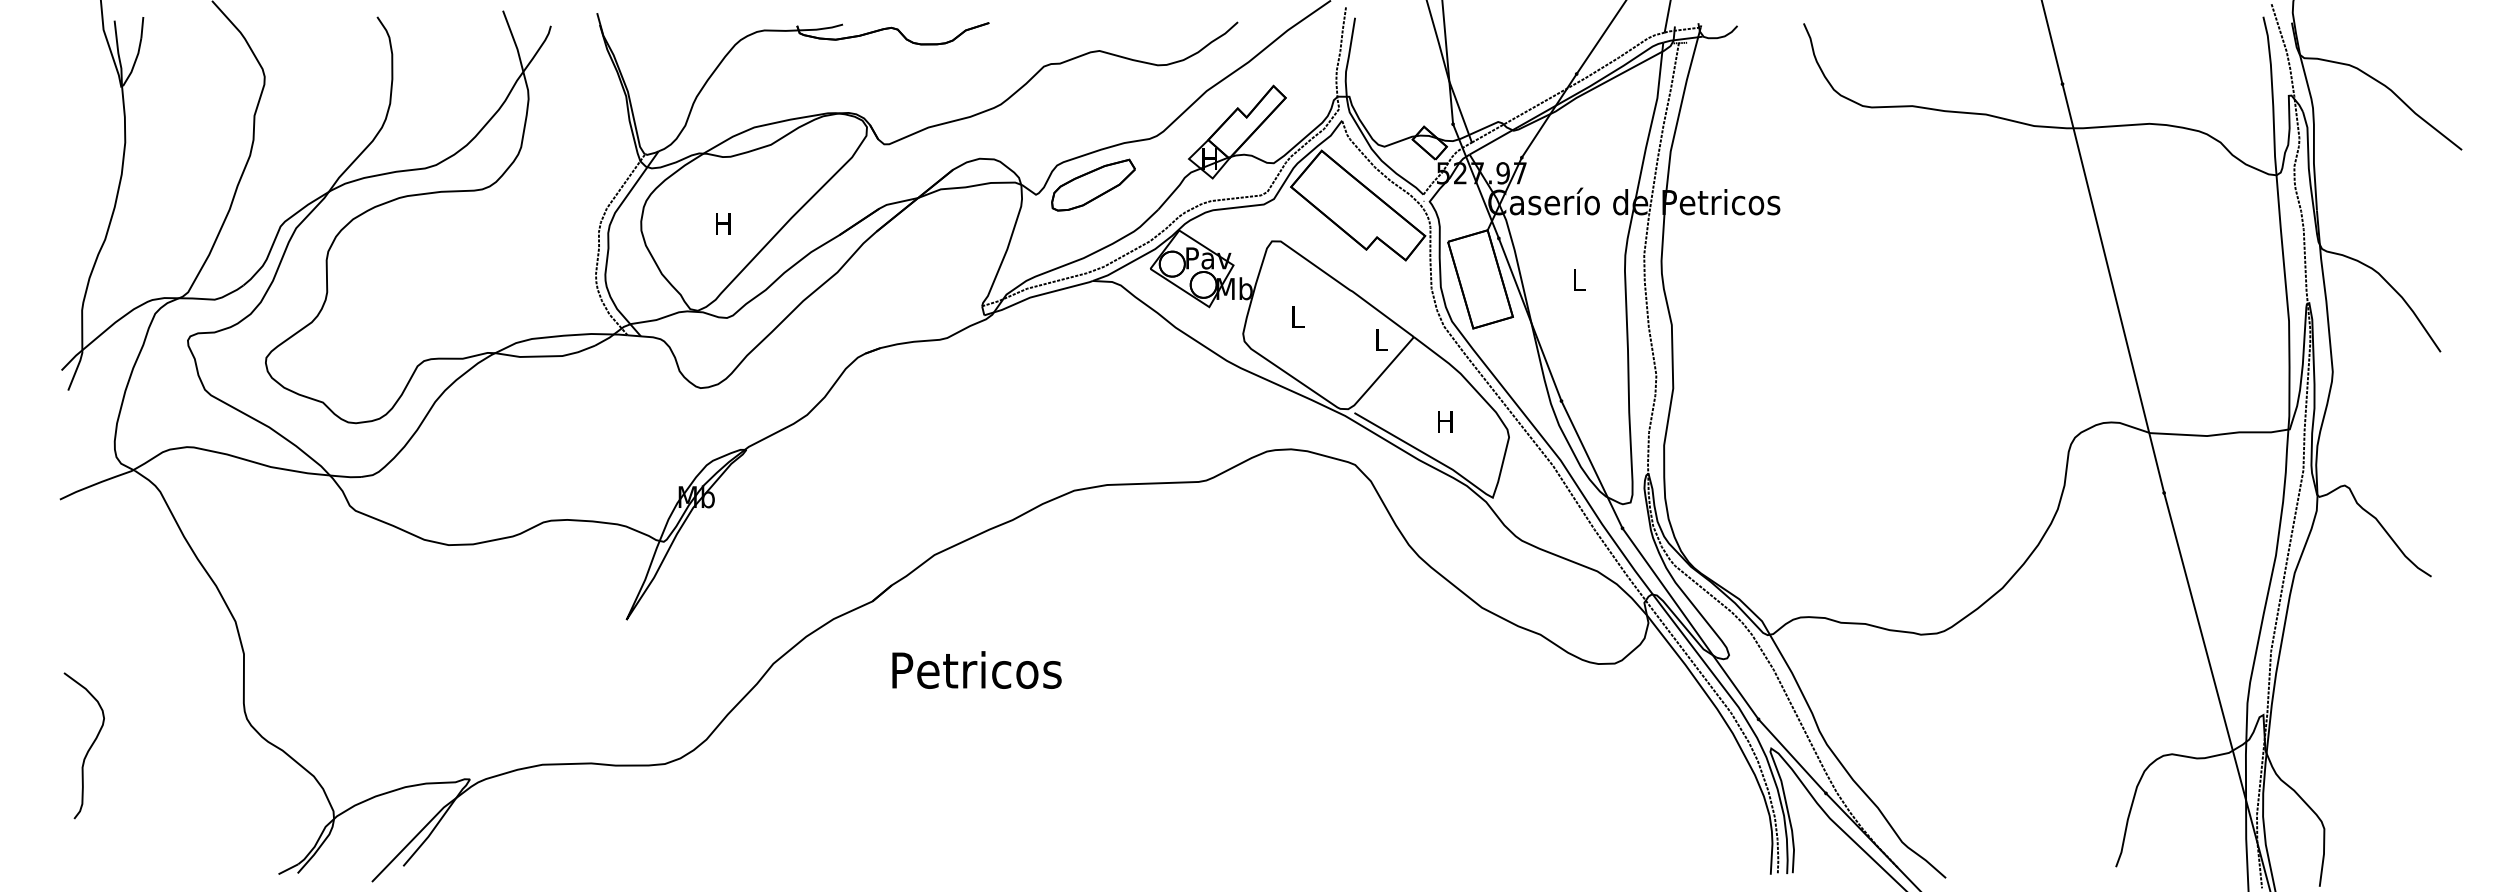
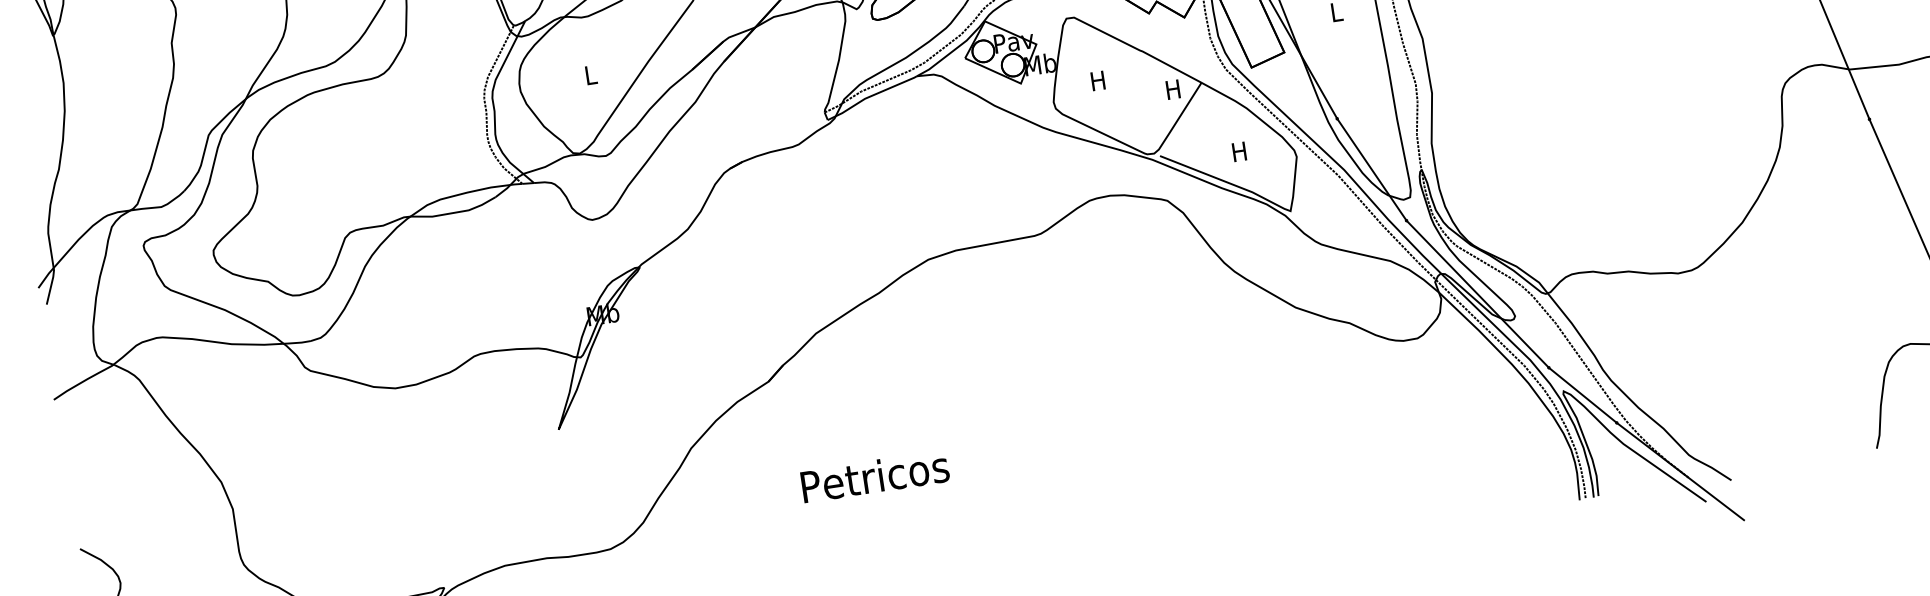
text: (723, 223) -> (590, 74), H -> L
text: (1297, 316) -> (1098, 80), L -> H
text: (1380, 339) -> (1172, 89), L -> H
text: (976, 669) -> (874, 476), moved

